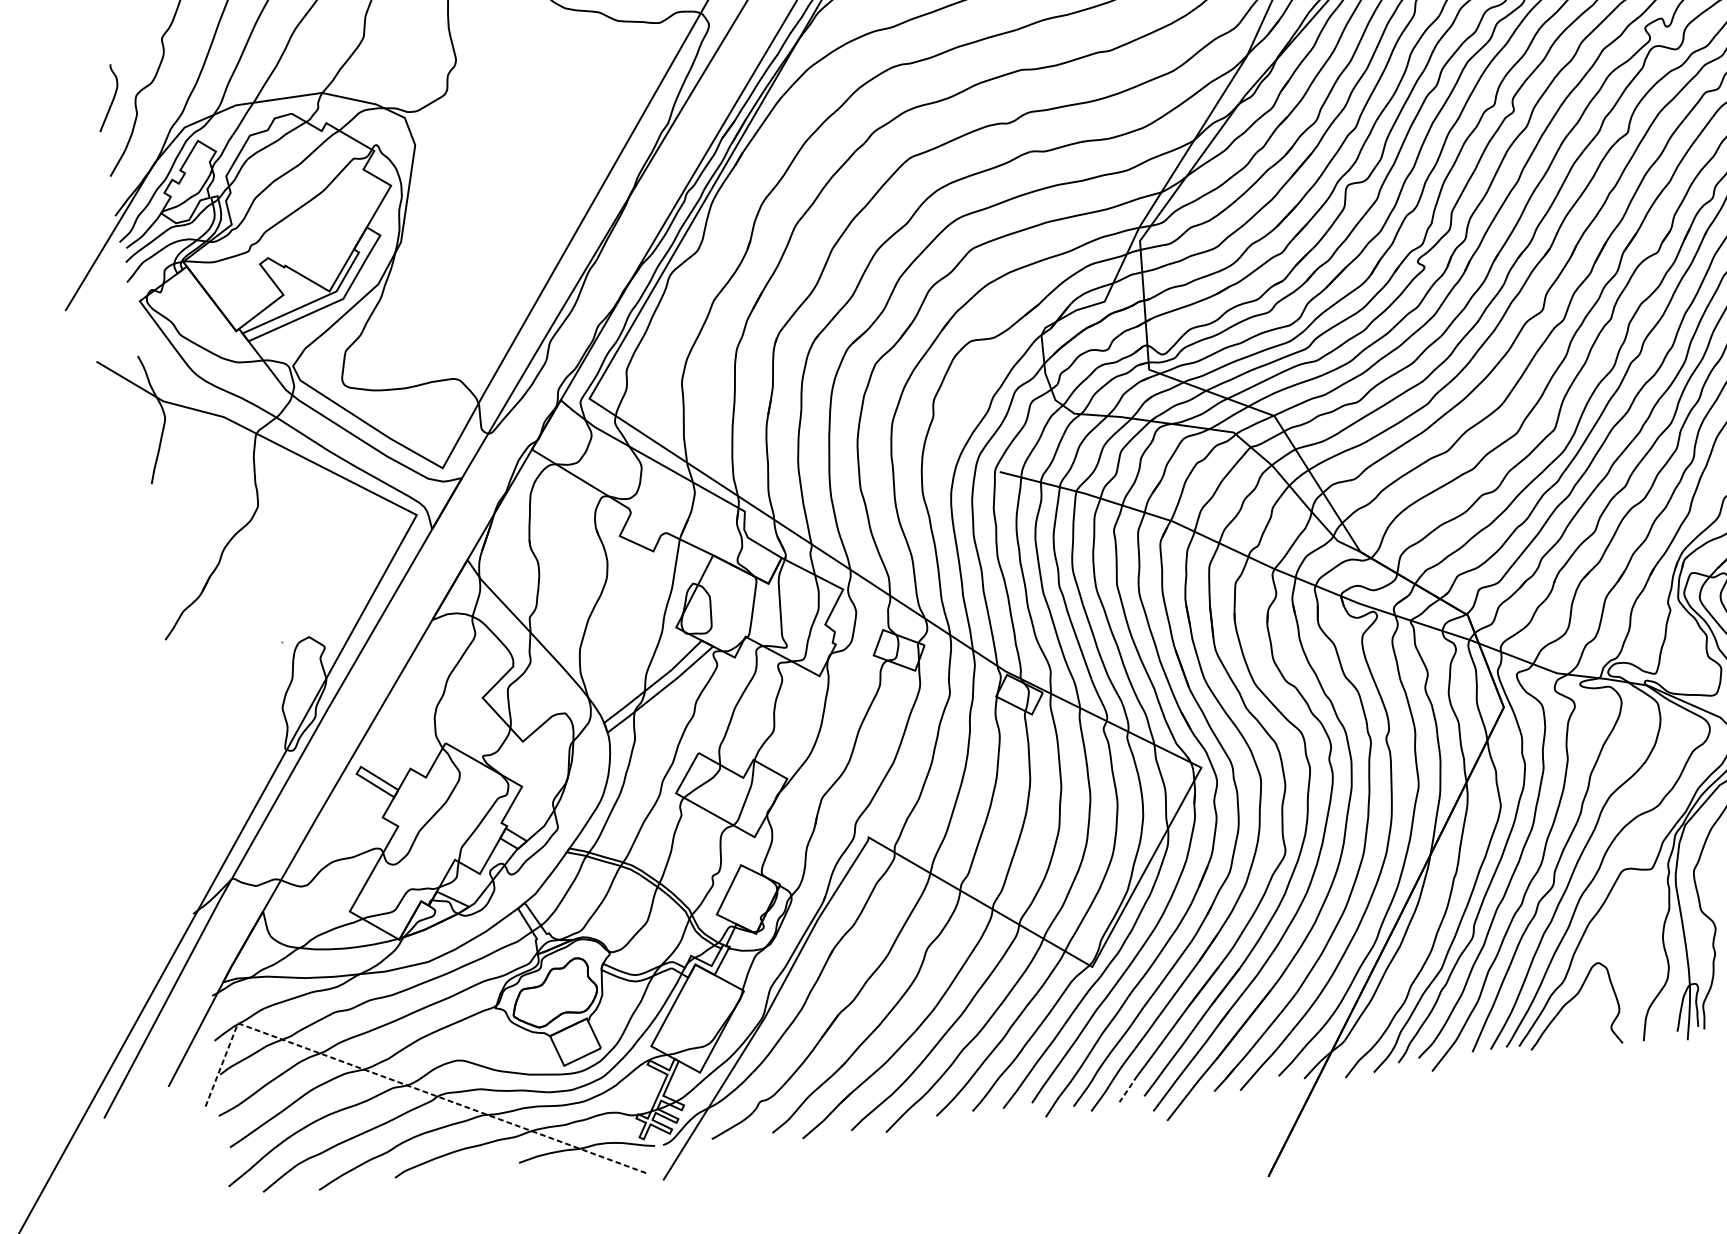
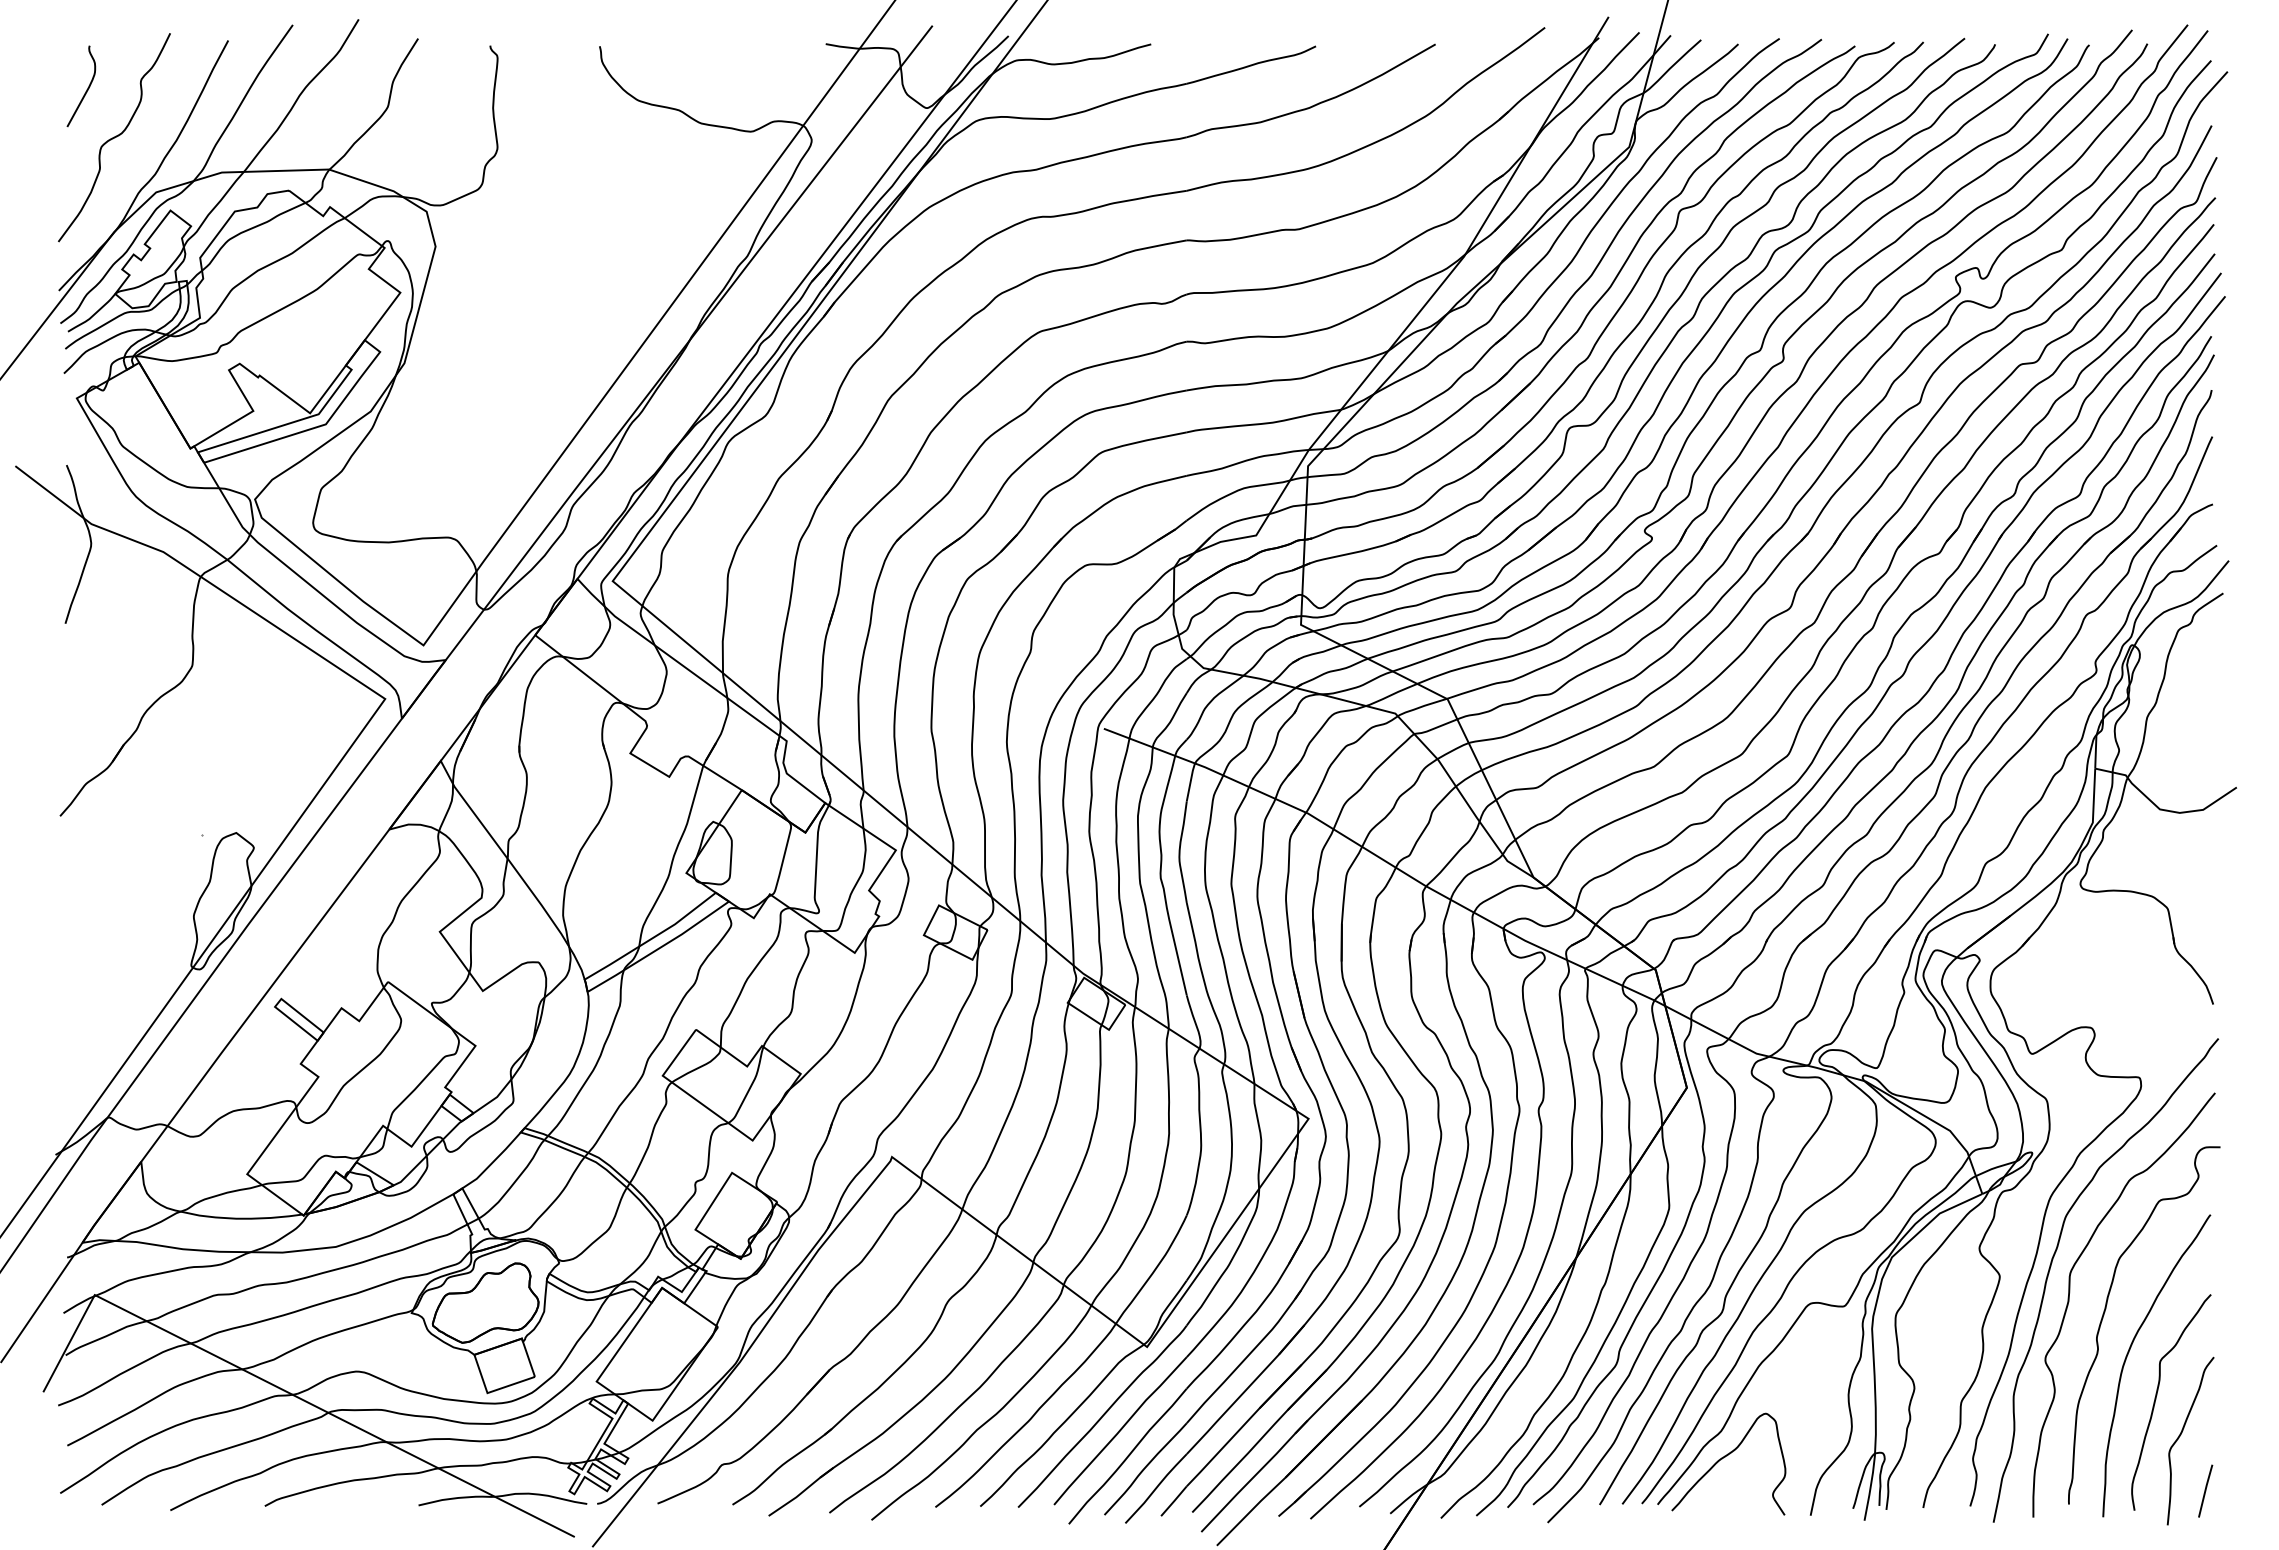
curve: (112, 100) -> (86, 89), moved
line: (400, 1082) -> (284, 1390), dashed -> solid
line: (1128, 1088) -> (1174, 1500), dashed -> solid

